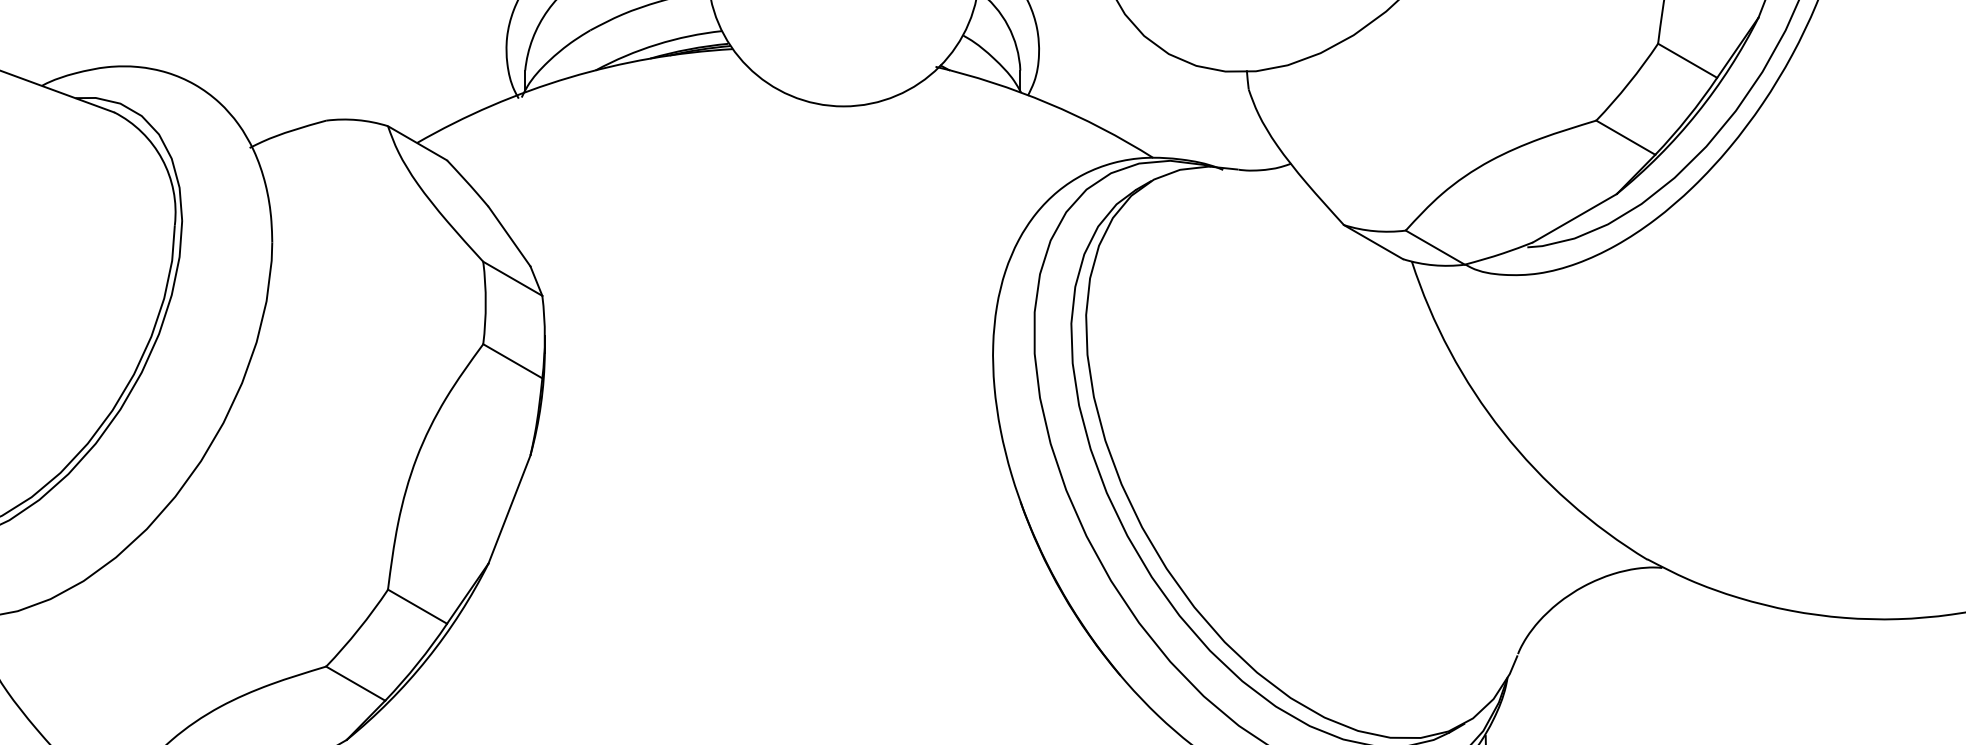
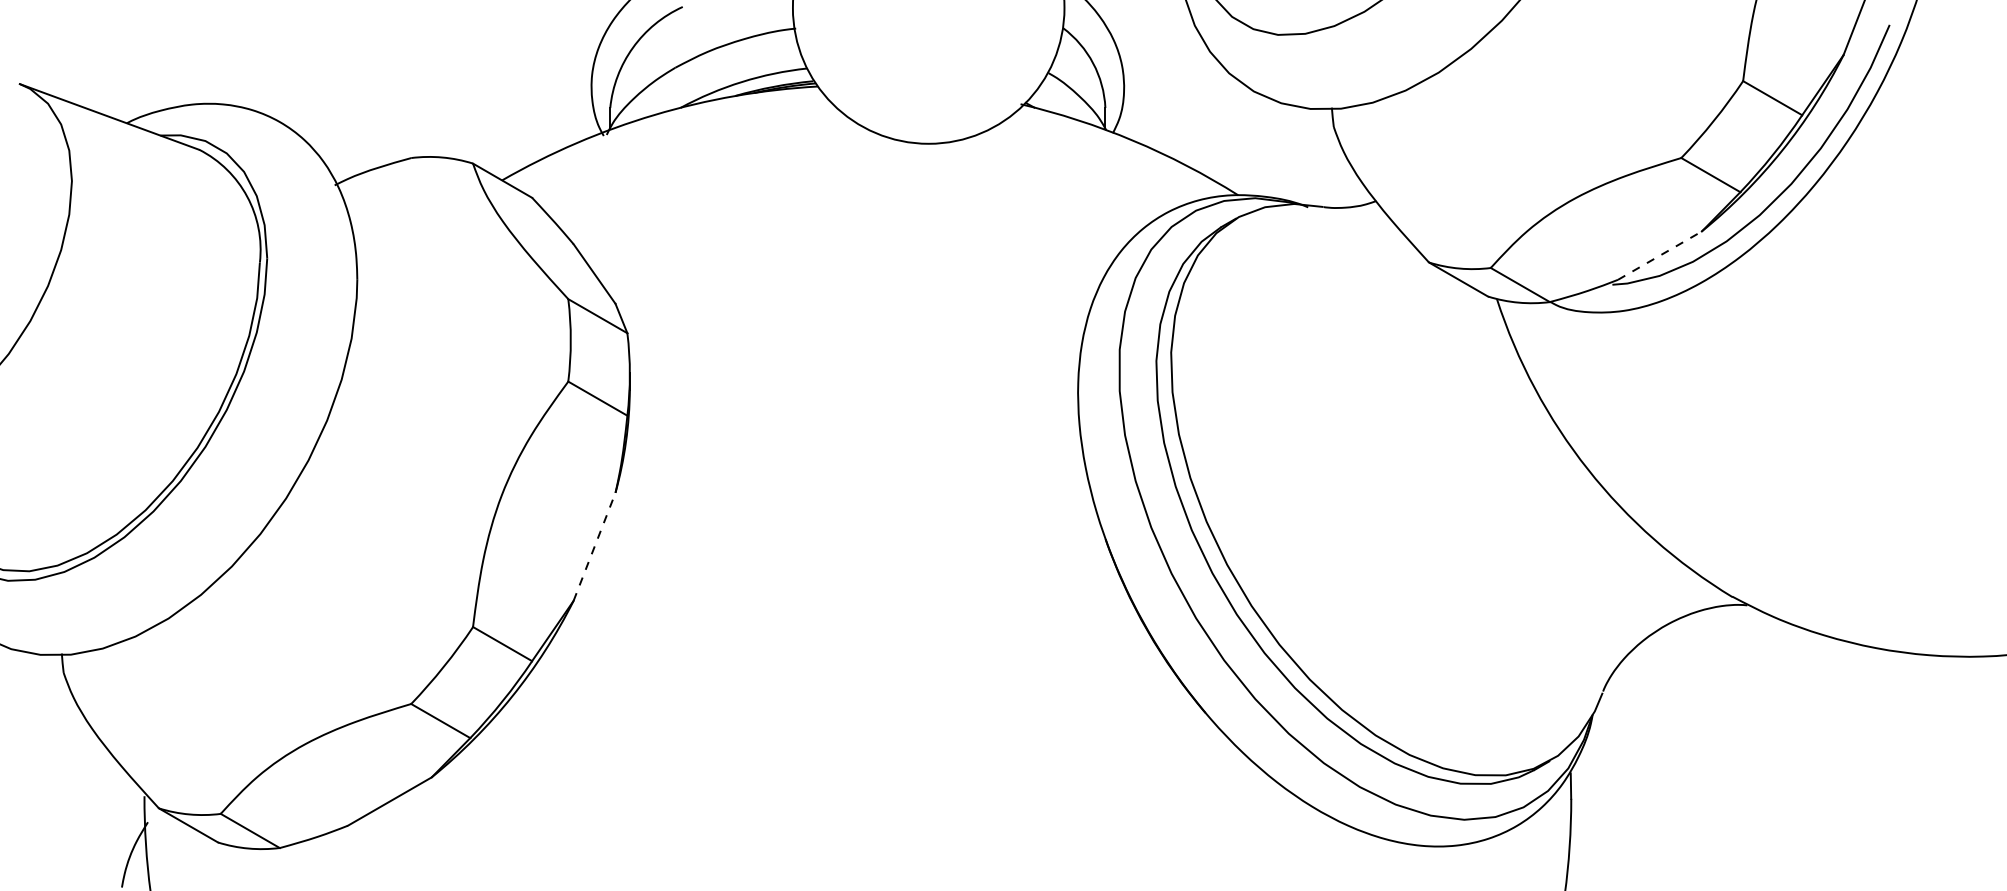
line: (1575, 218) -> (1660, 255), solid -> dashed
line: (509, 509) -> (594, 546), solid -> dashed

